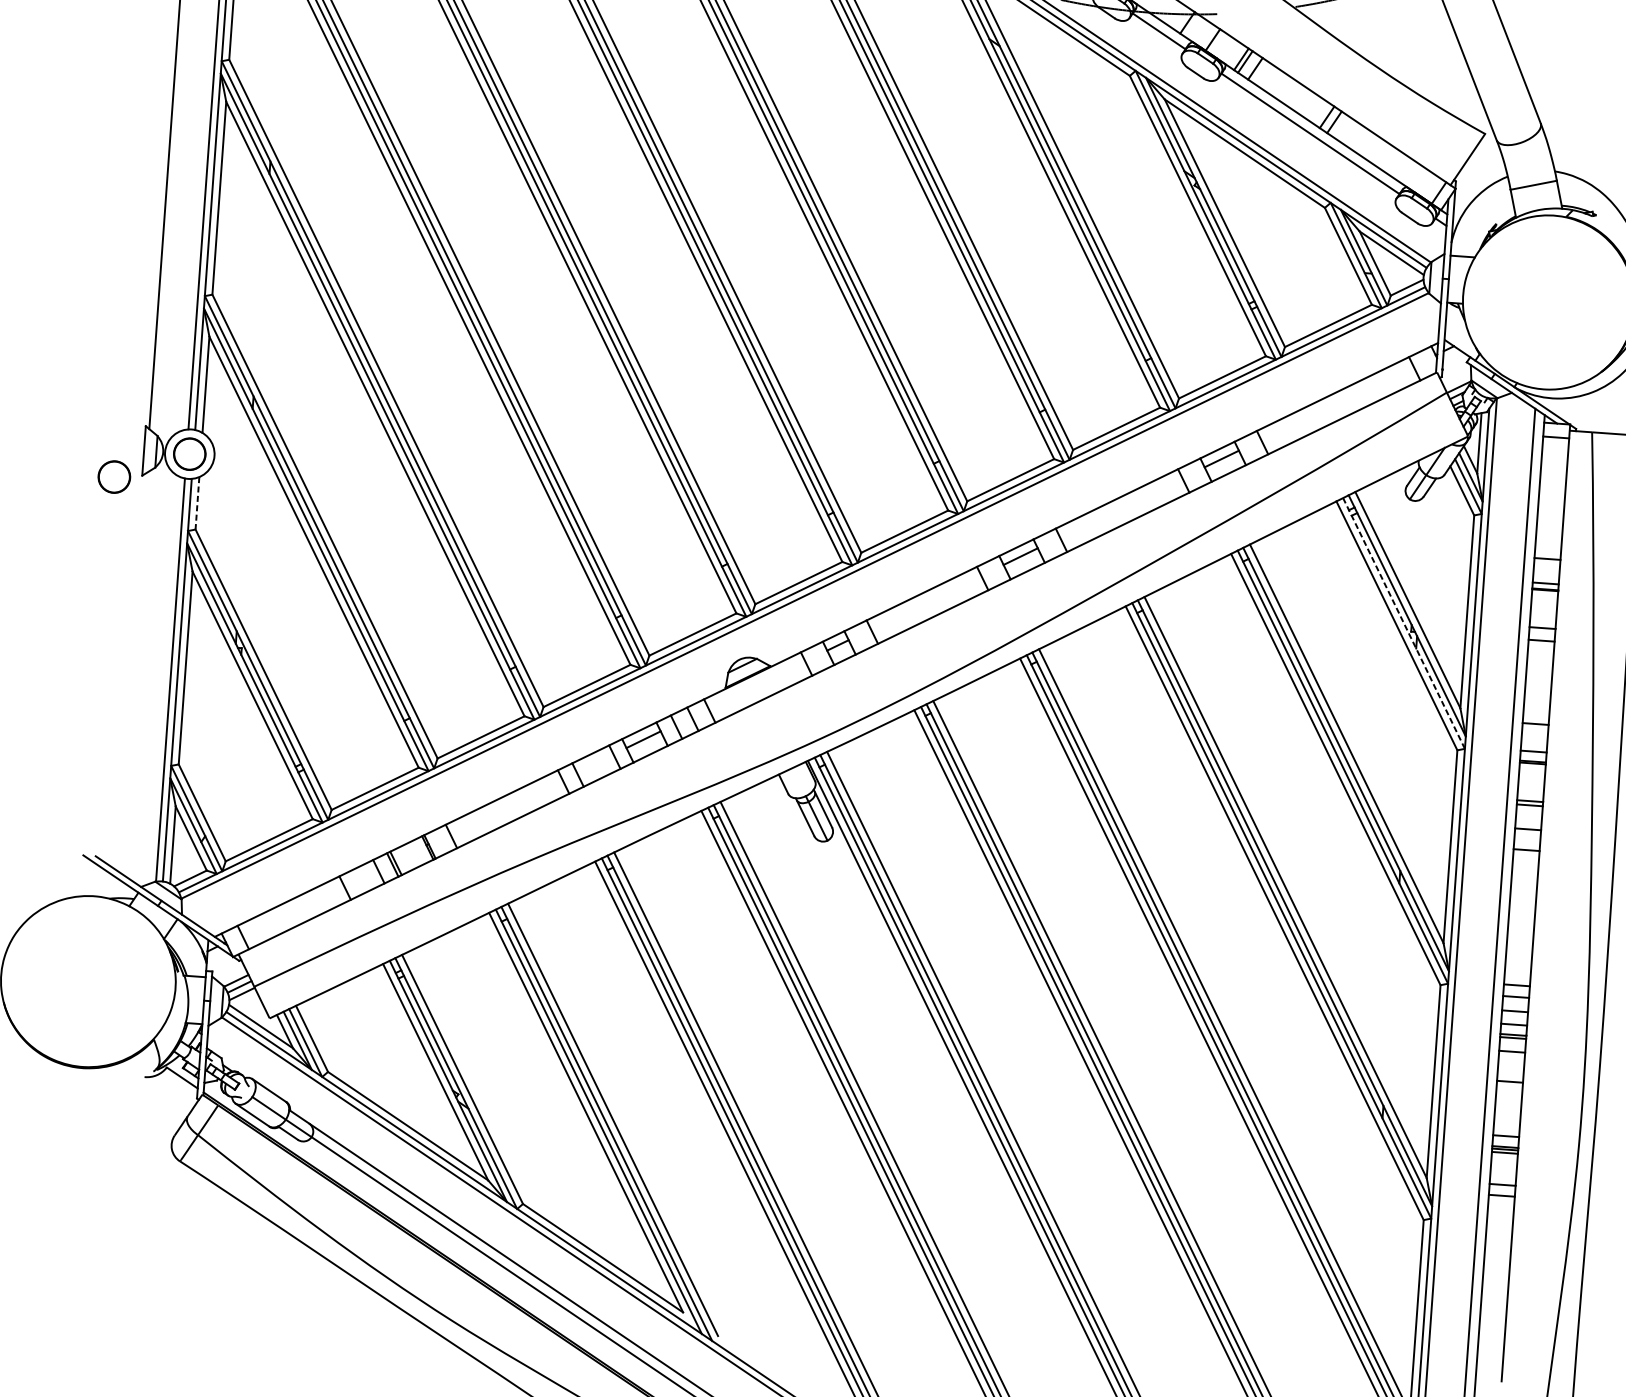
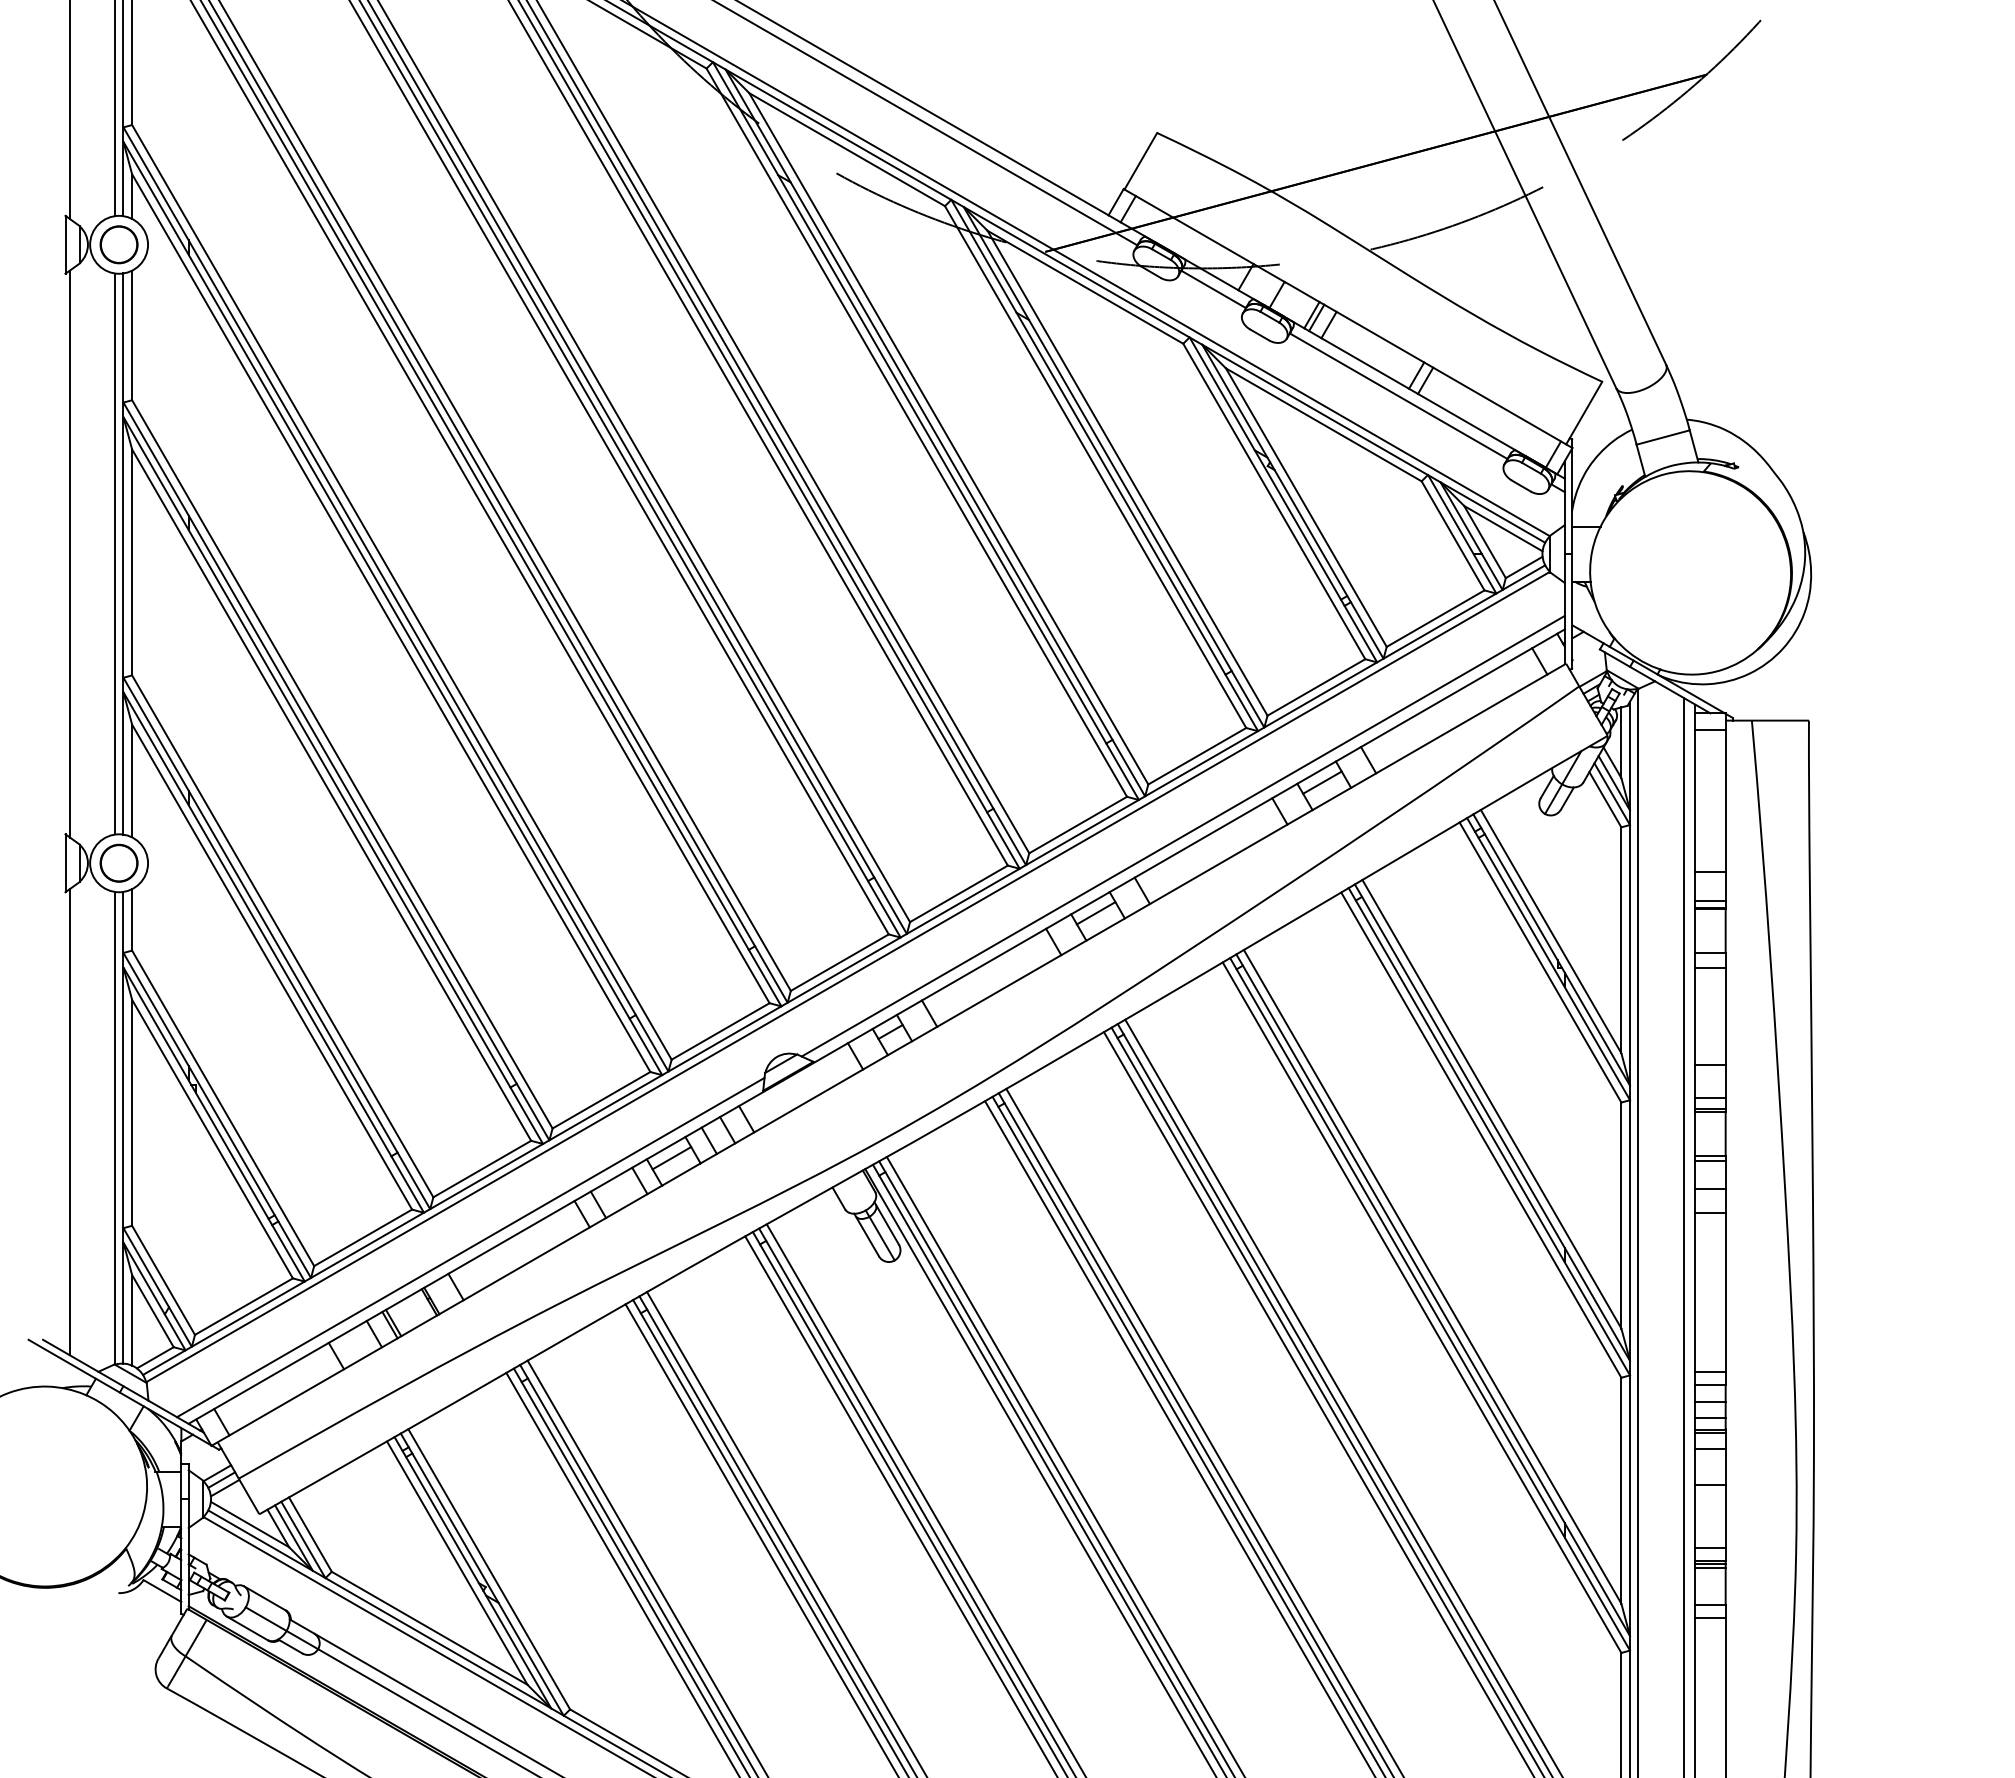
circle: (113, 476) -> (32, 895), removed
line: (1099, 495) -> (1182, 835), added
line: (197, 503) -> (132, 919), dashed -> solid
line: (1403, 623) -> (1548, 959), dashed -> solid
line: (131, 672) -> (69, 1122), added
line: (466, 803) -> (470, 1247), added

